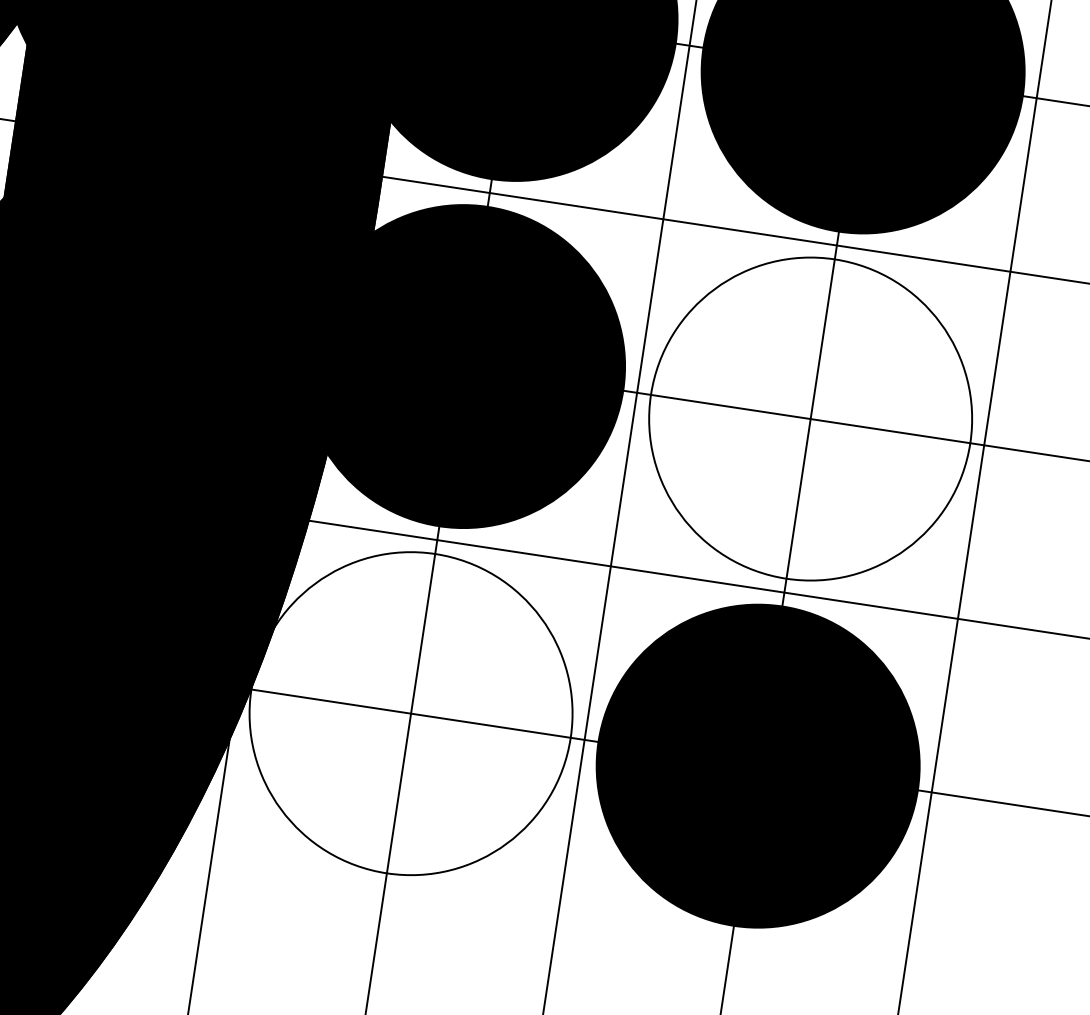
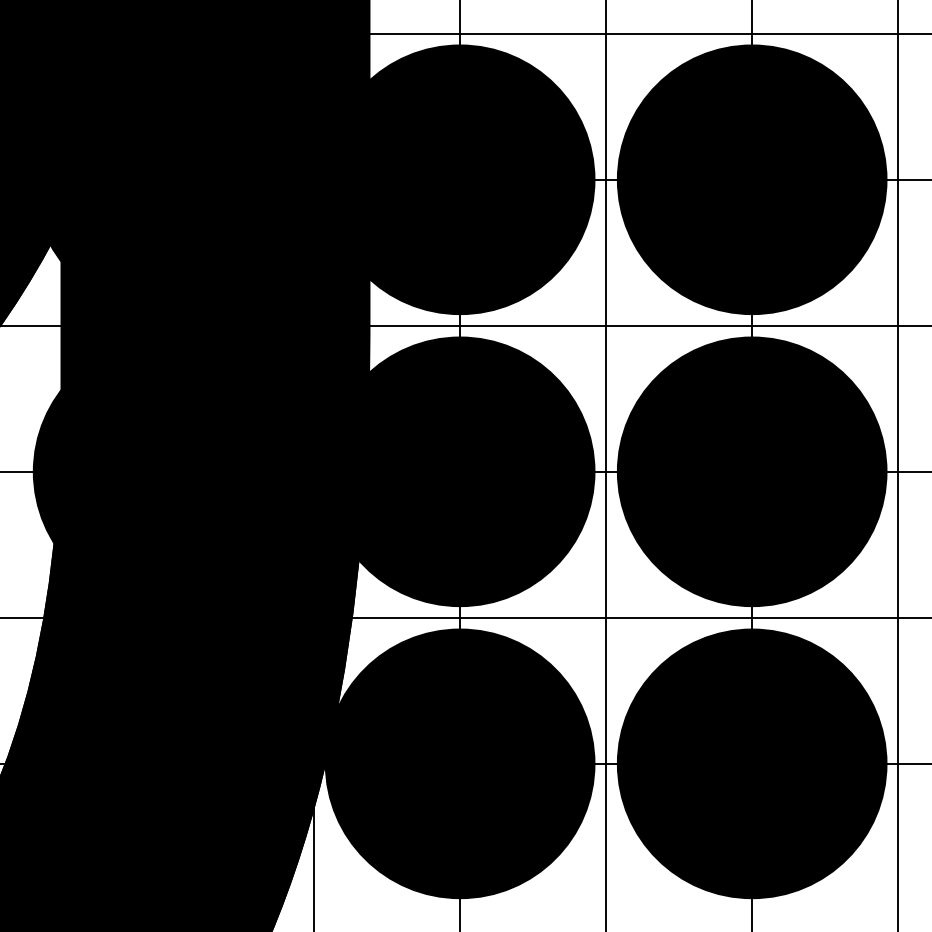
fill: (809, 418) -> (751, 471), added
fill: (410, 713) -> (459, 763), added

